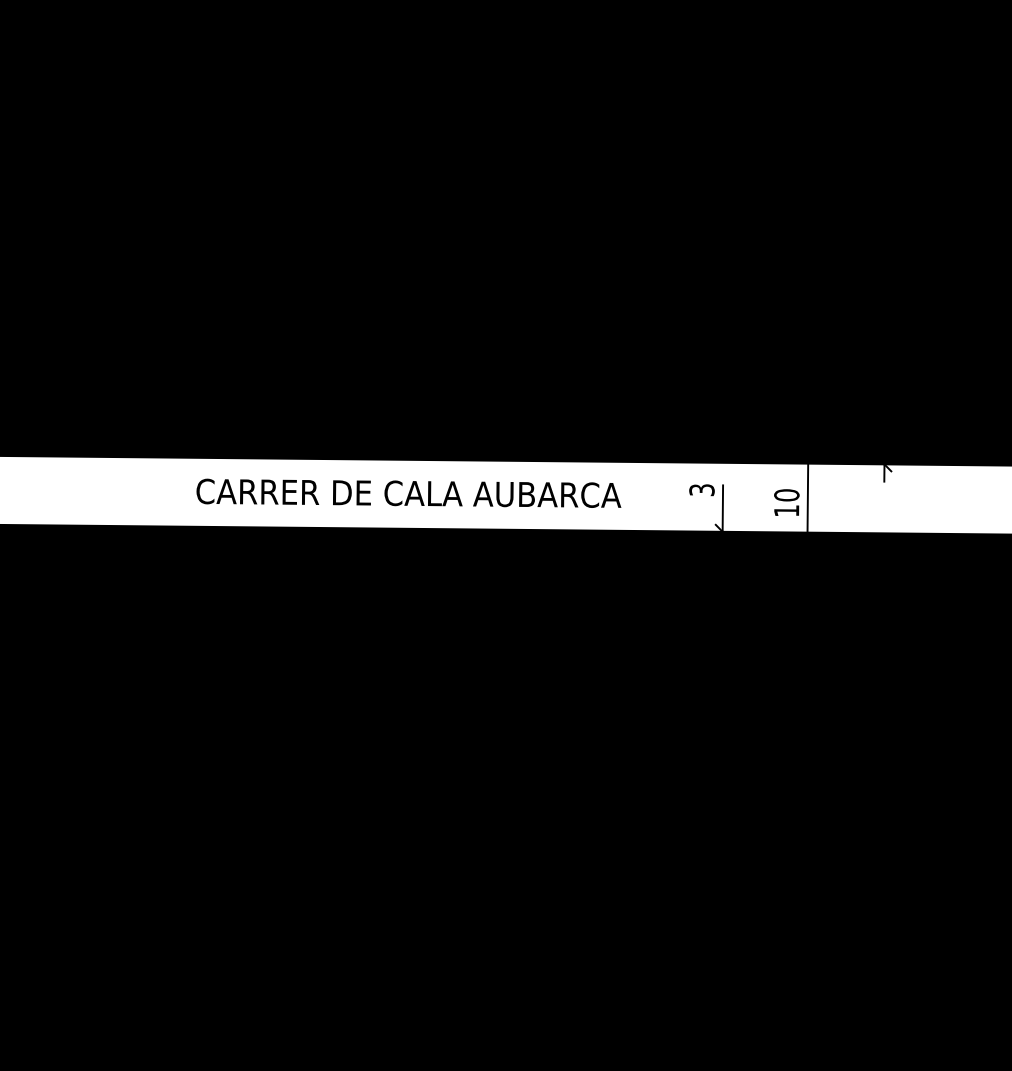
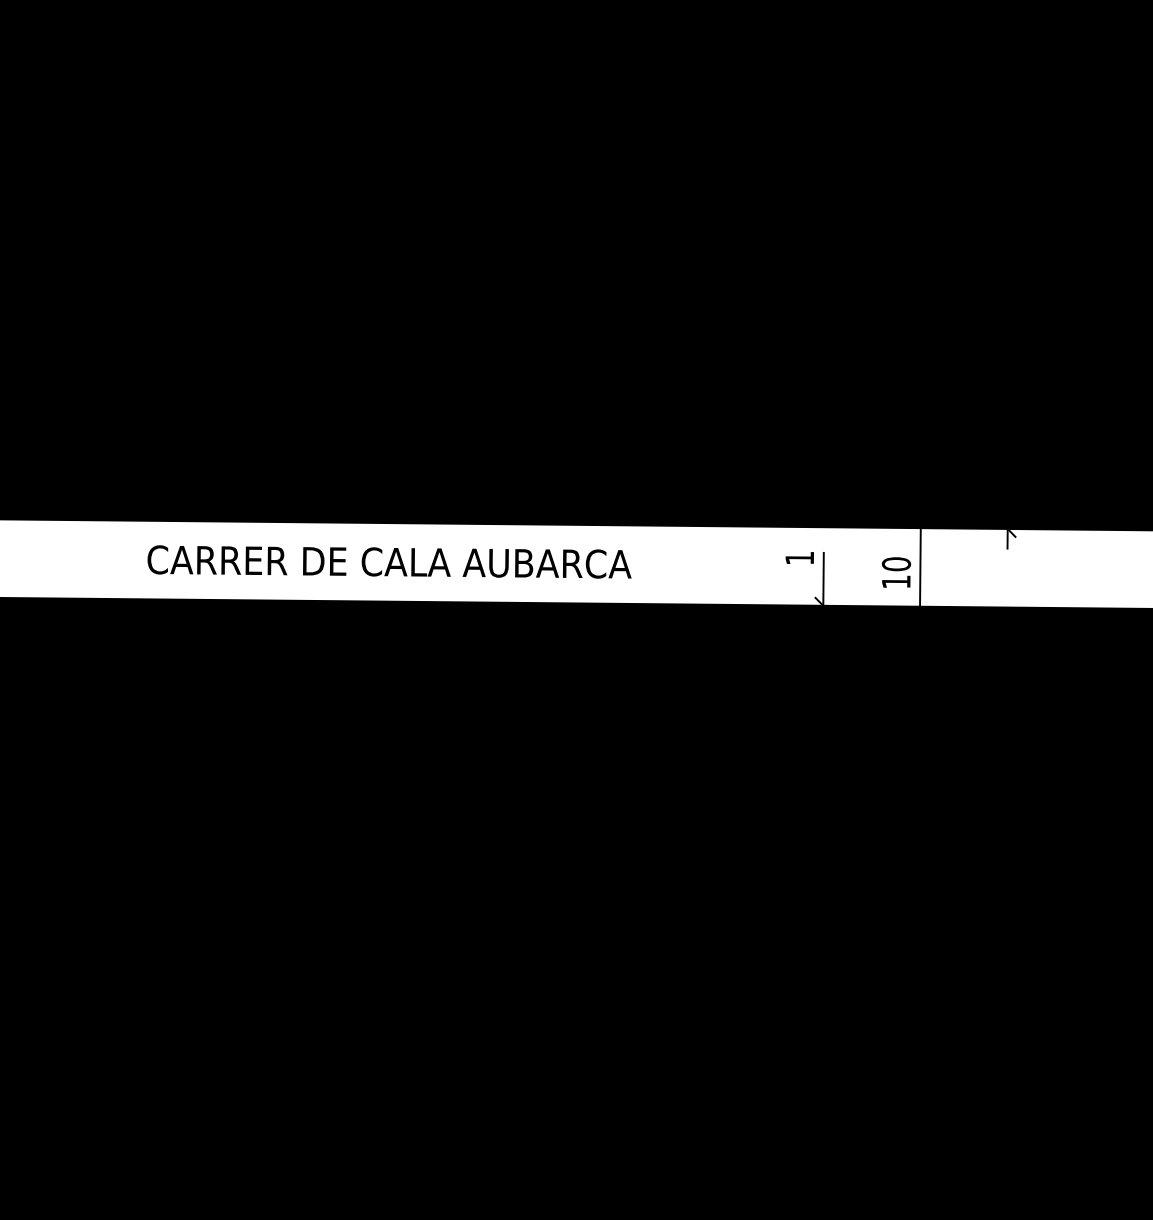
text: (701, 490) -> (799, 558), 3 -> 1
text: (408, 492) -> (389, 561), moved

